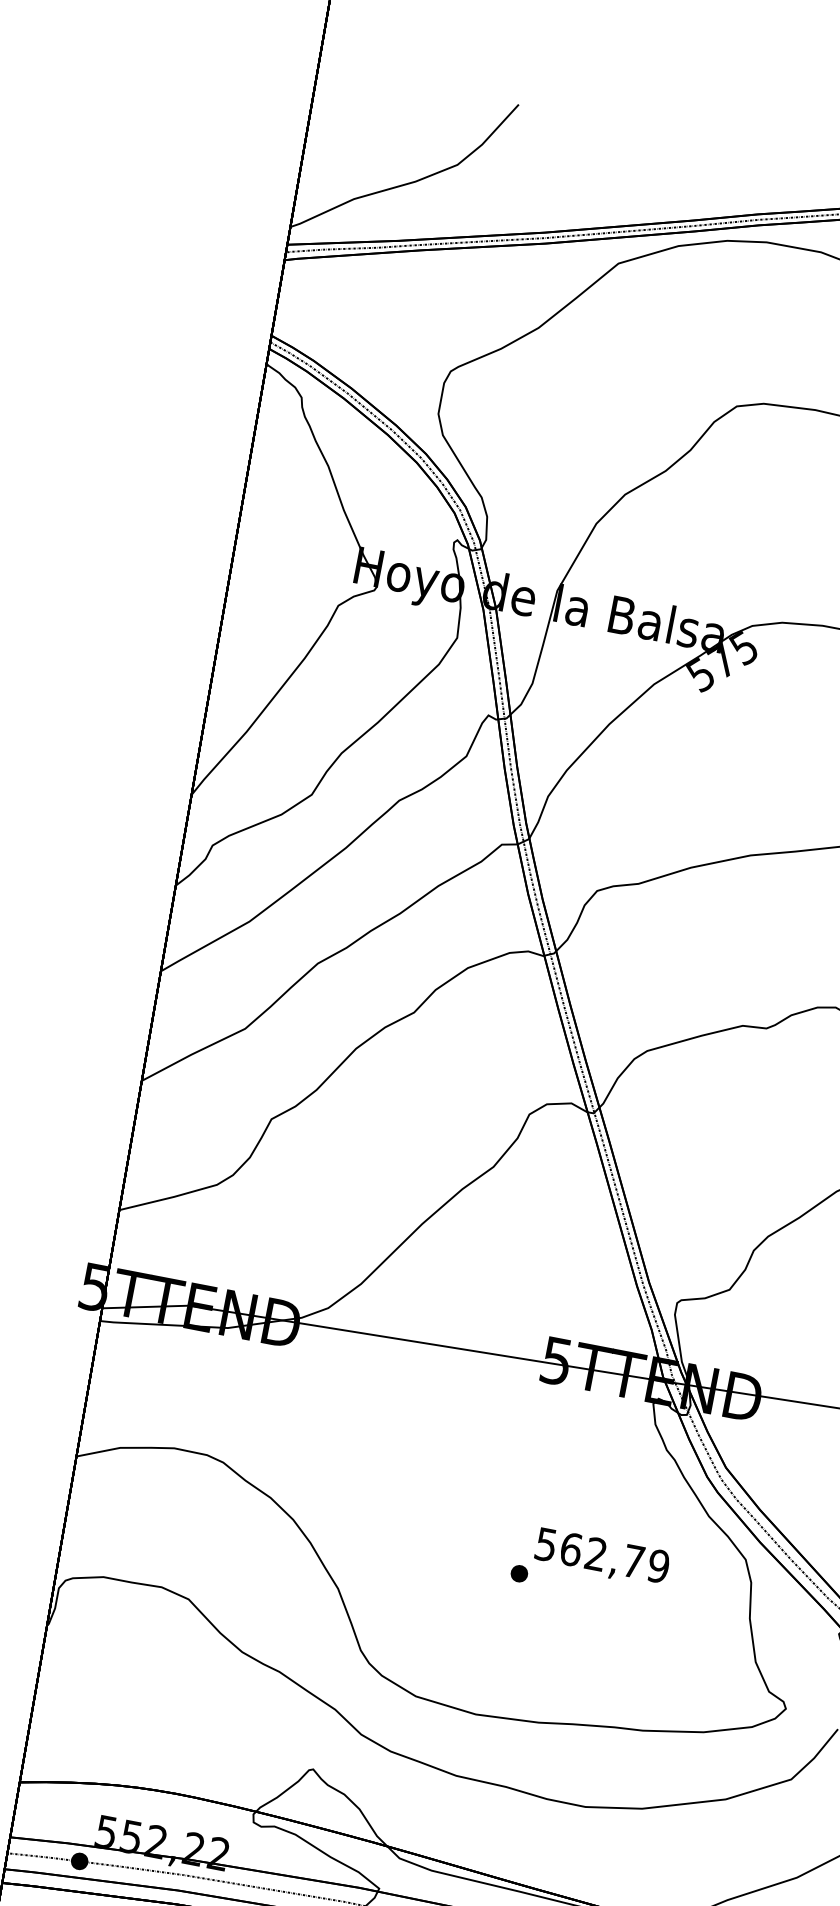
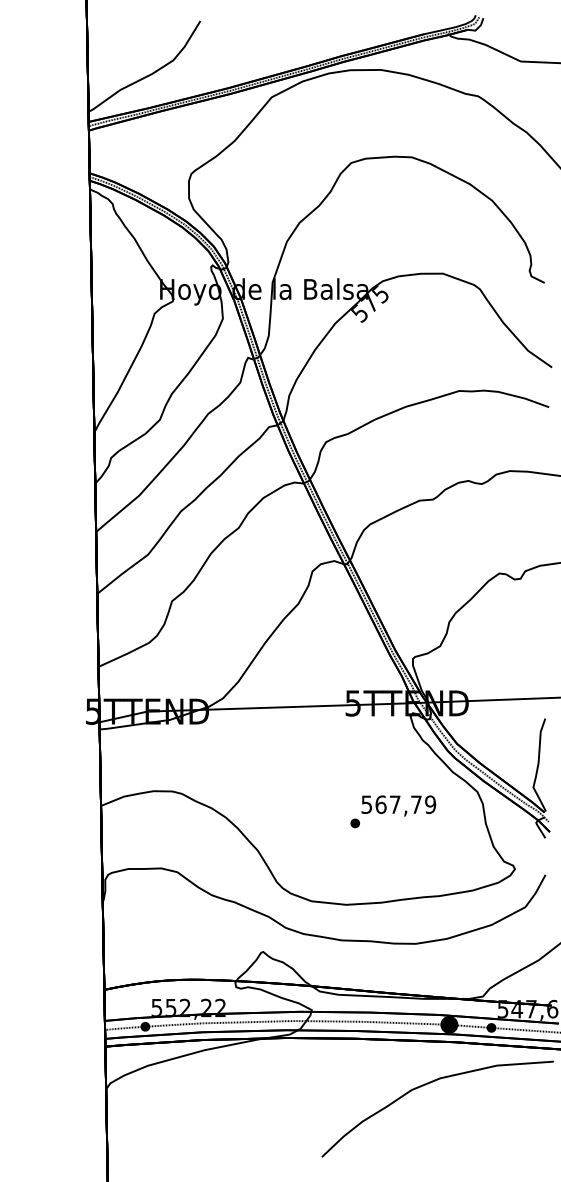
text: (595, 1553) -> (394, 804), 562,79 -> 567,79

